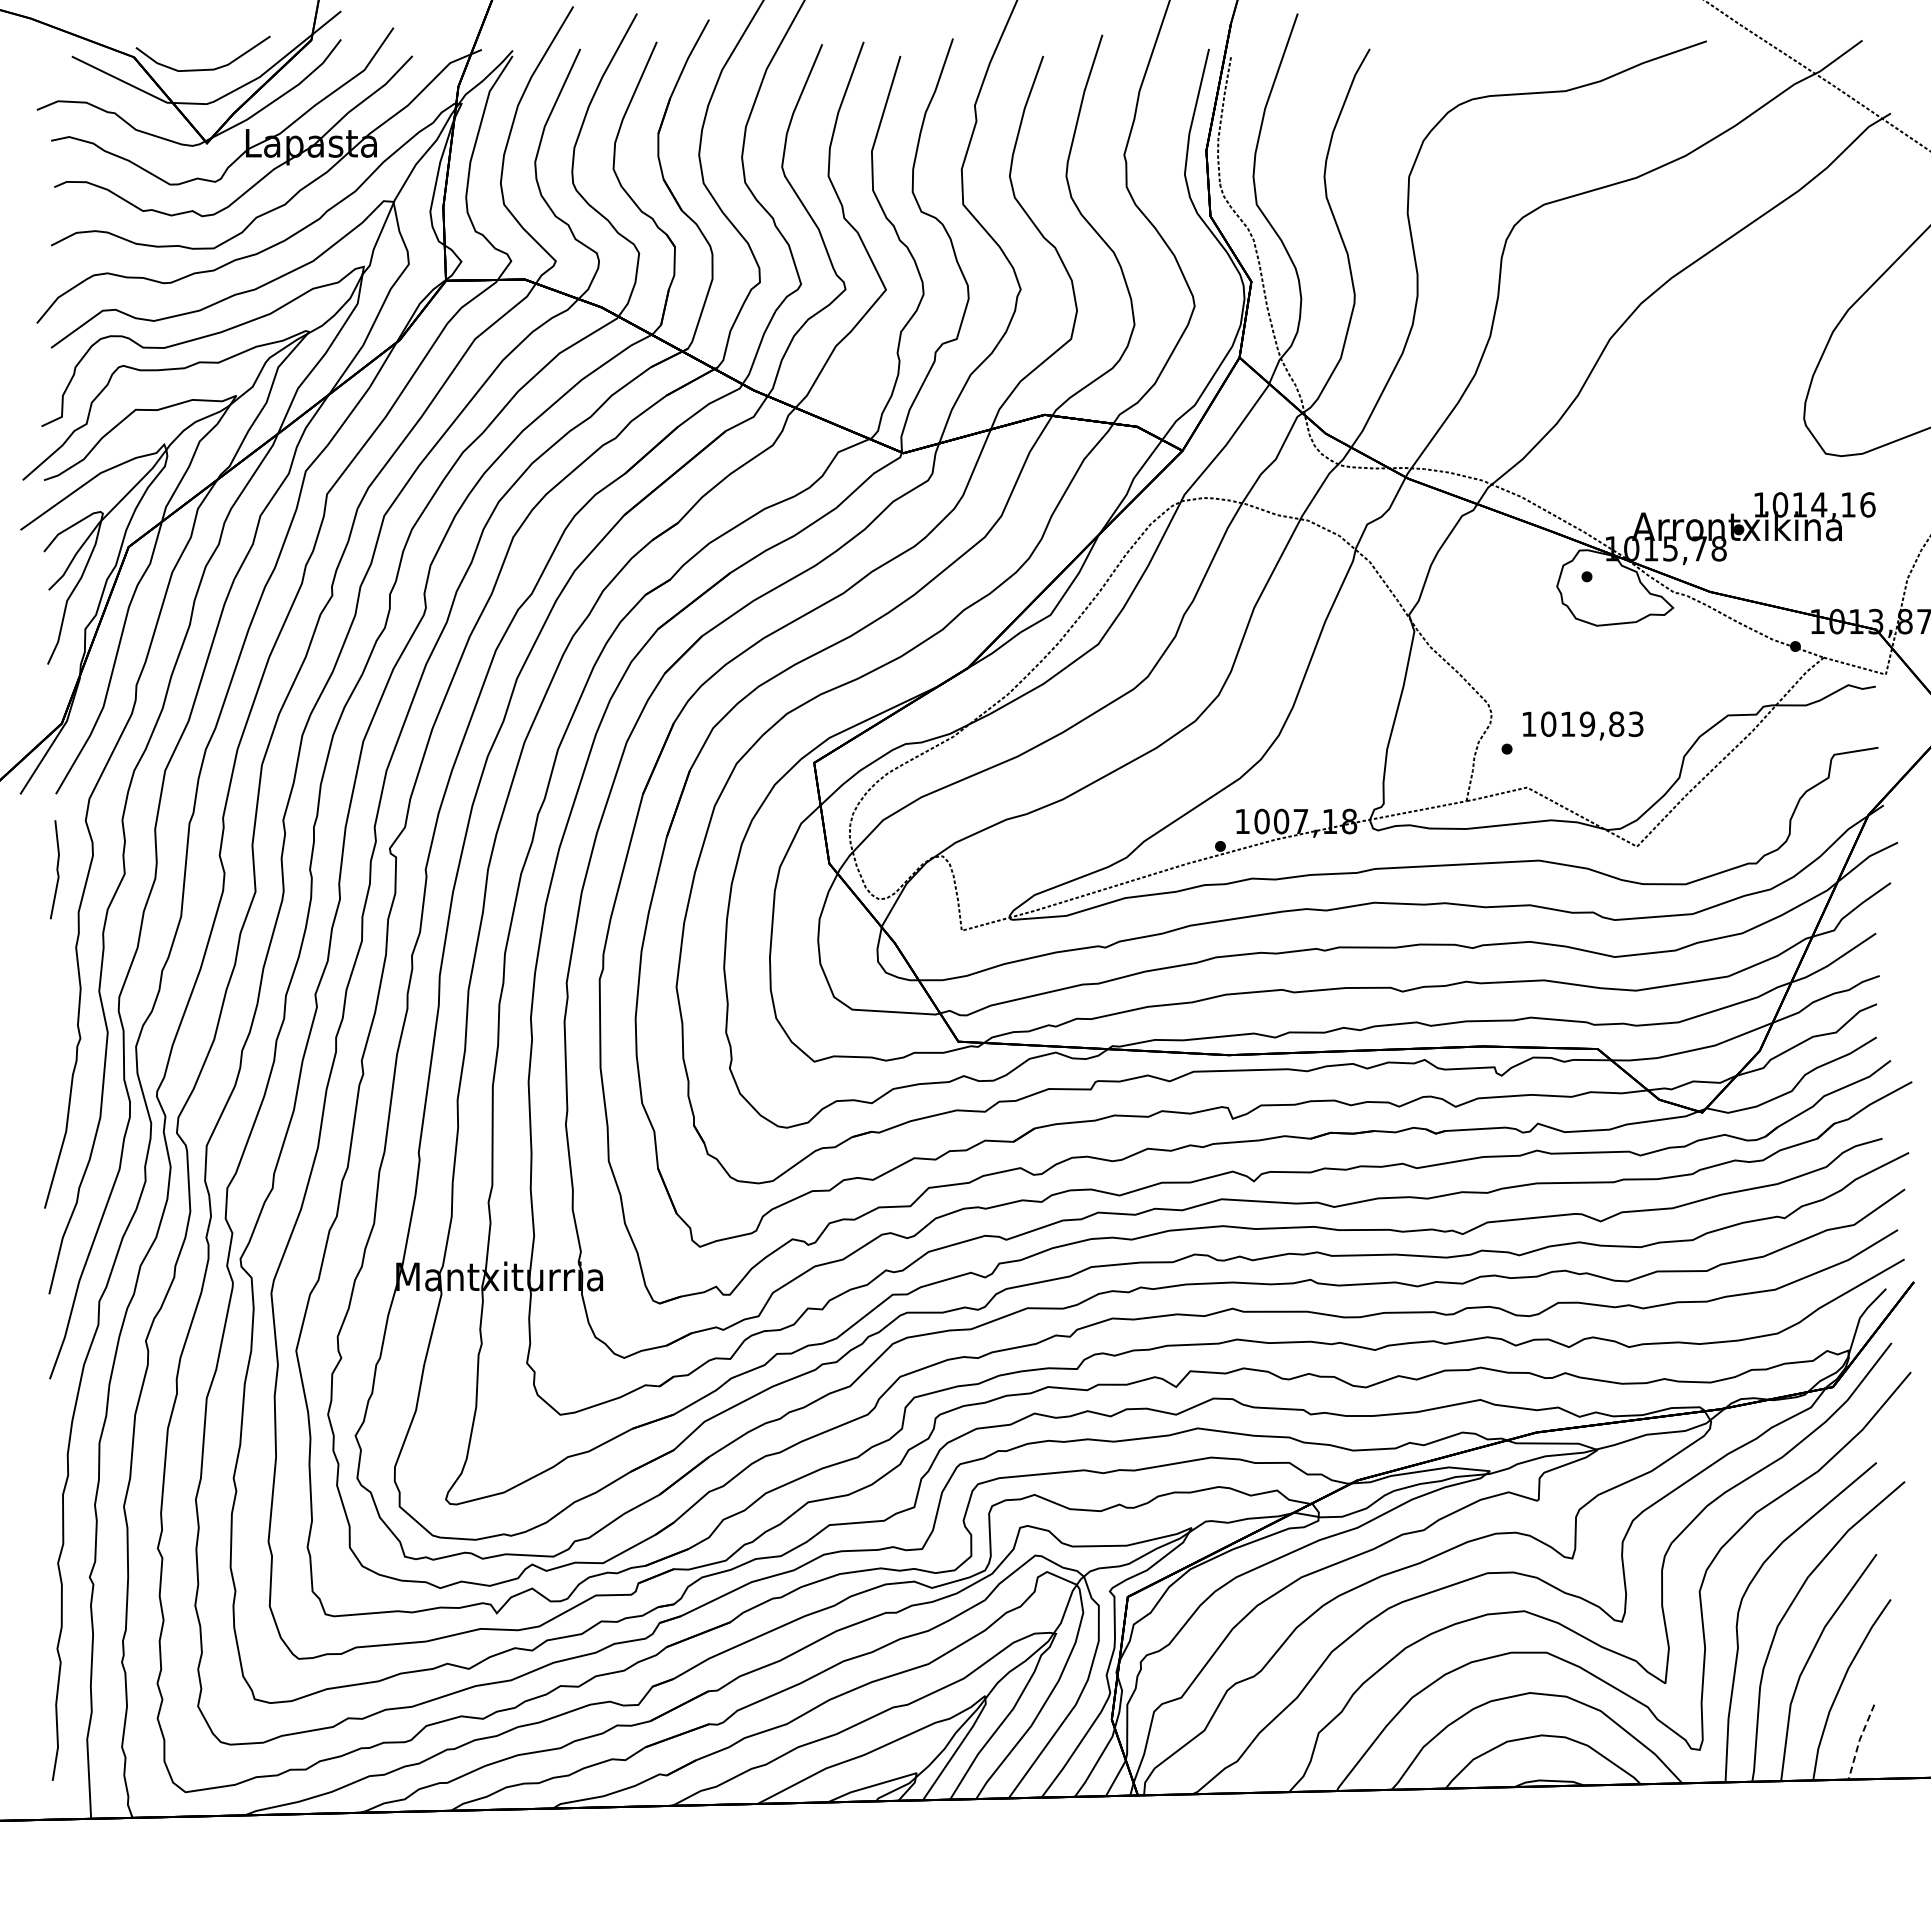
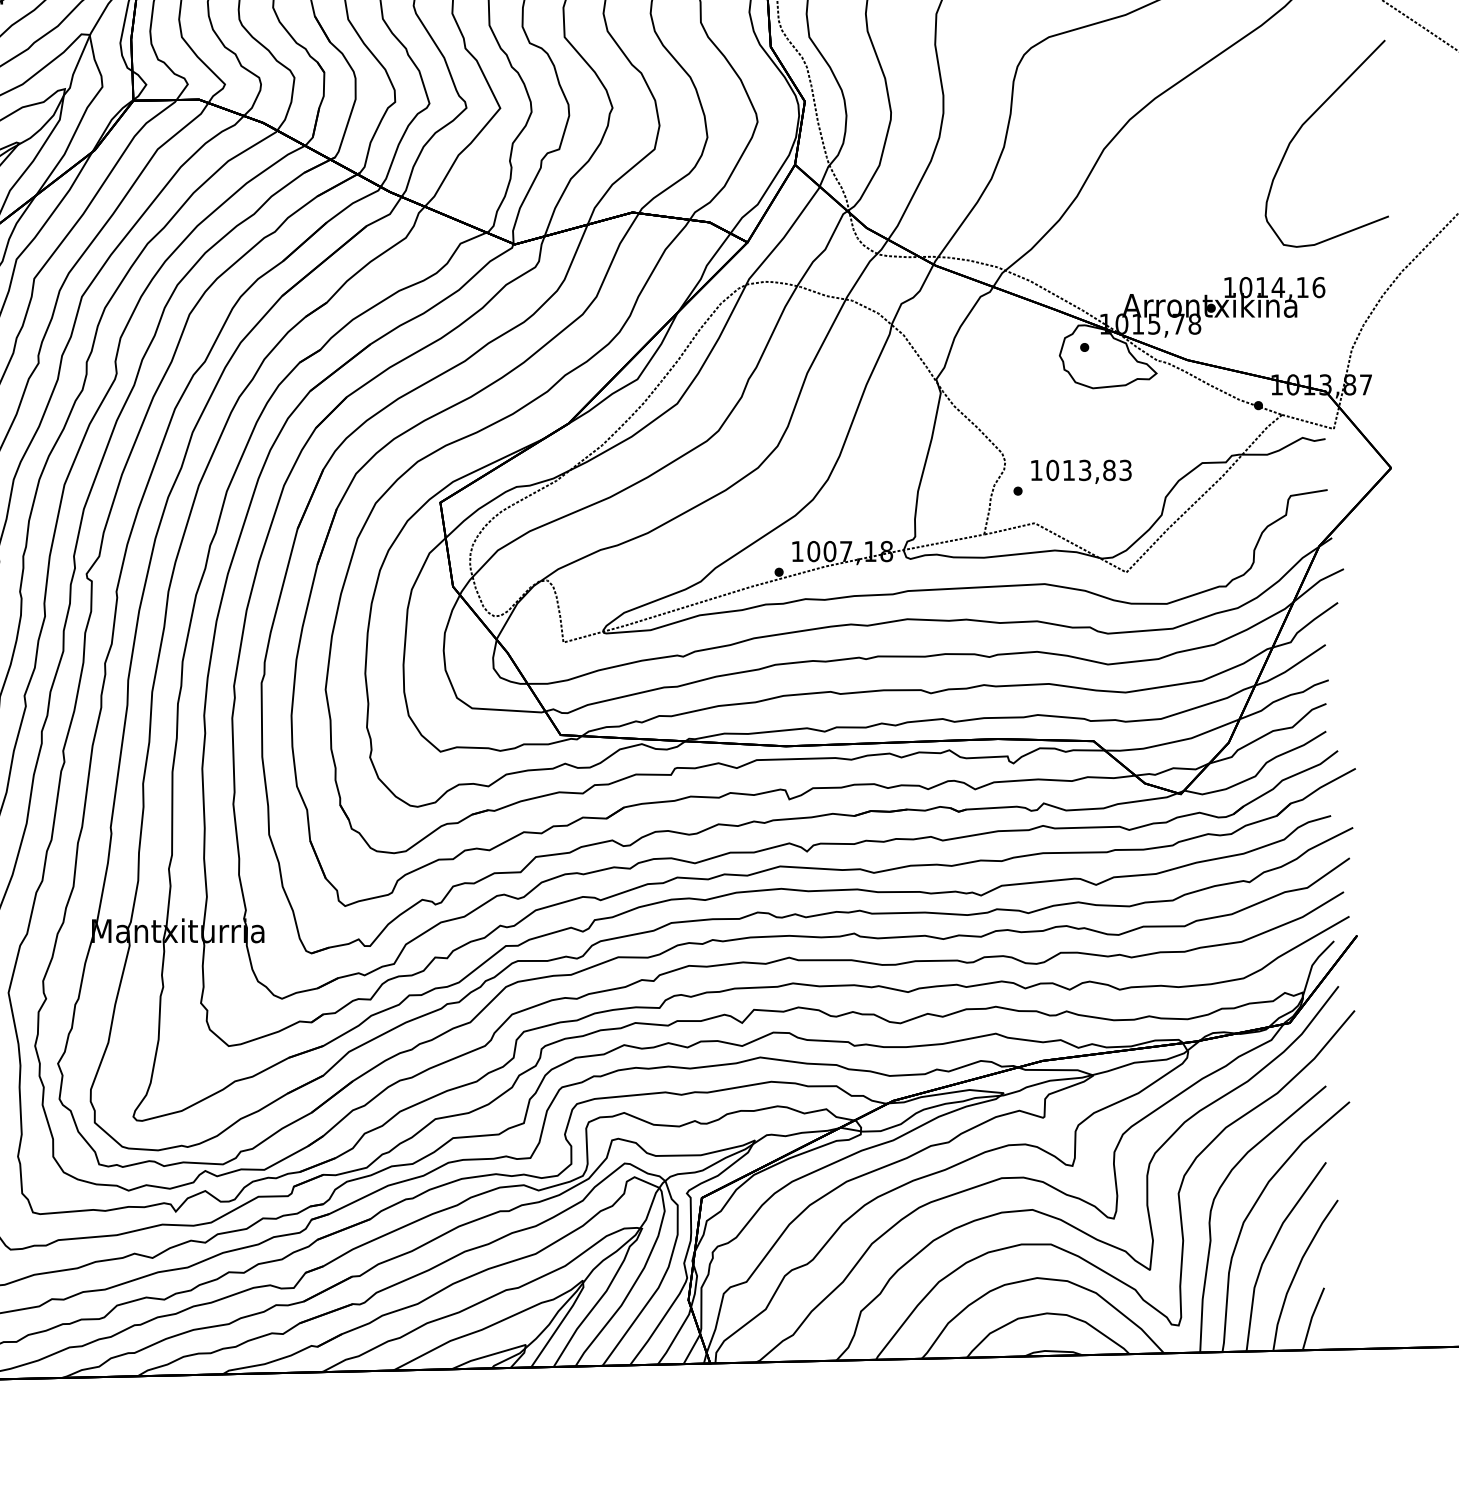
text: (1587, 723) -> (1085, 469), 1019,83 -> 1013,83
line: (1859, 1741) -> (1311, 1318), dashed -> solid

